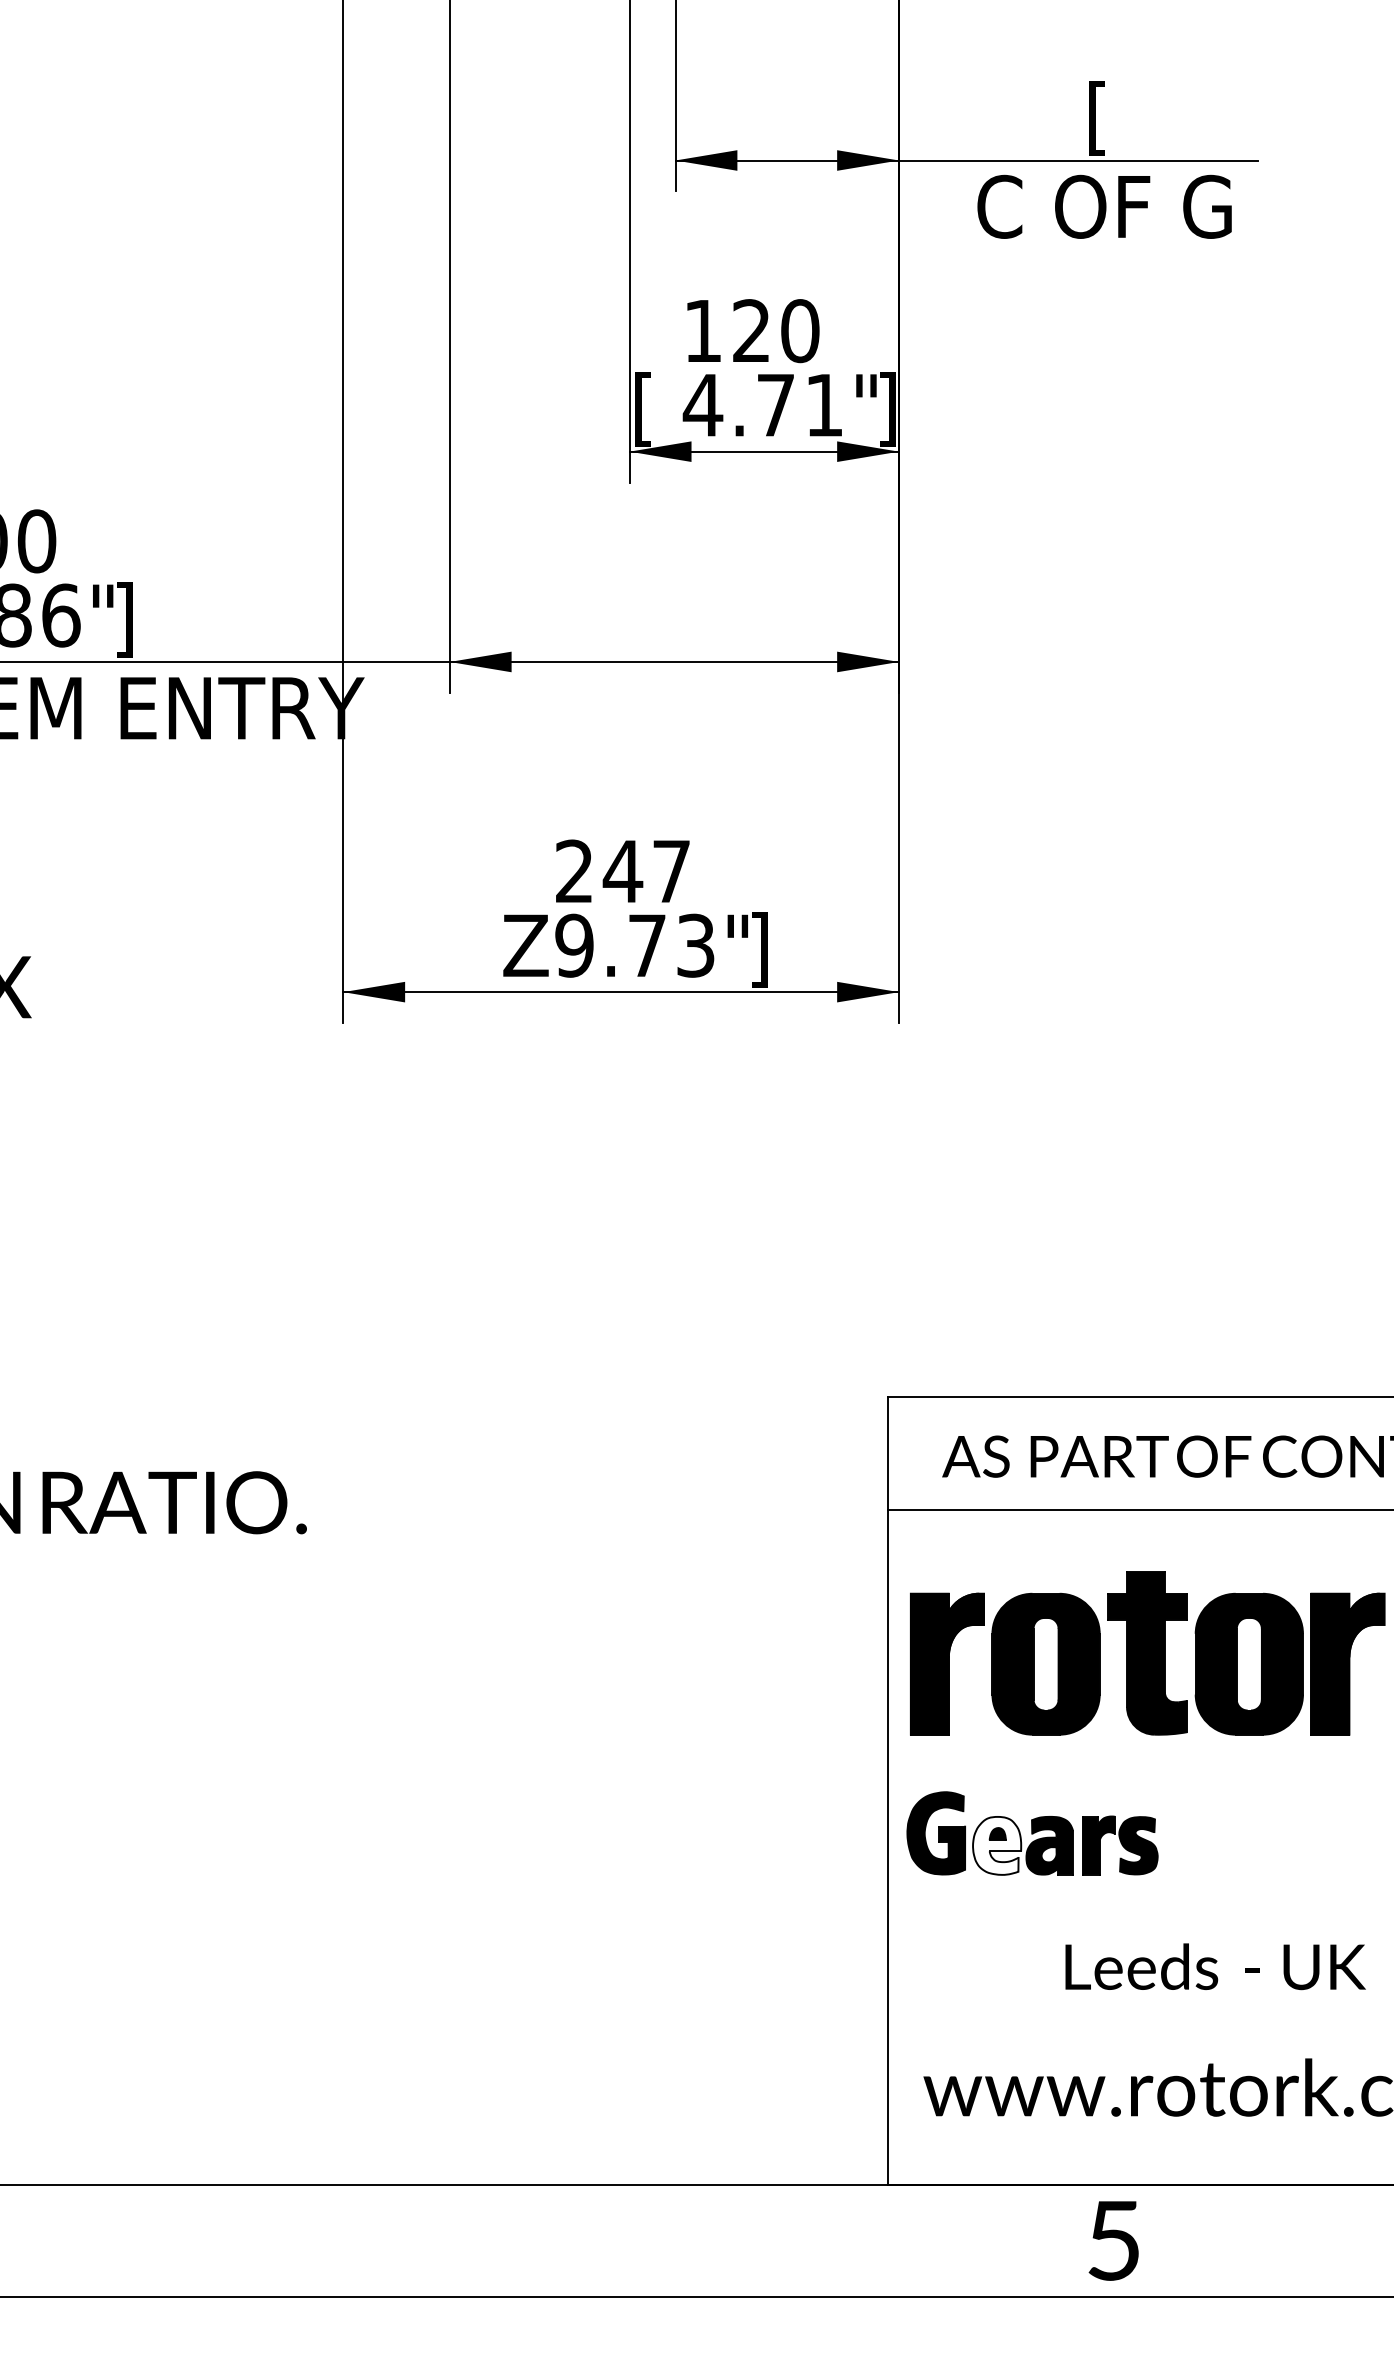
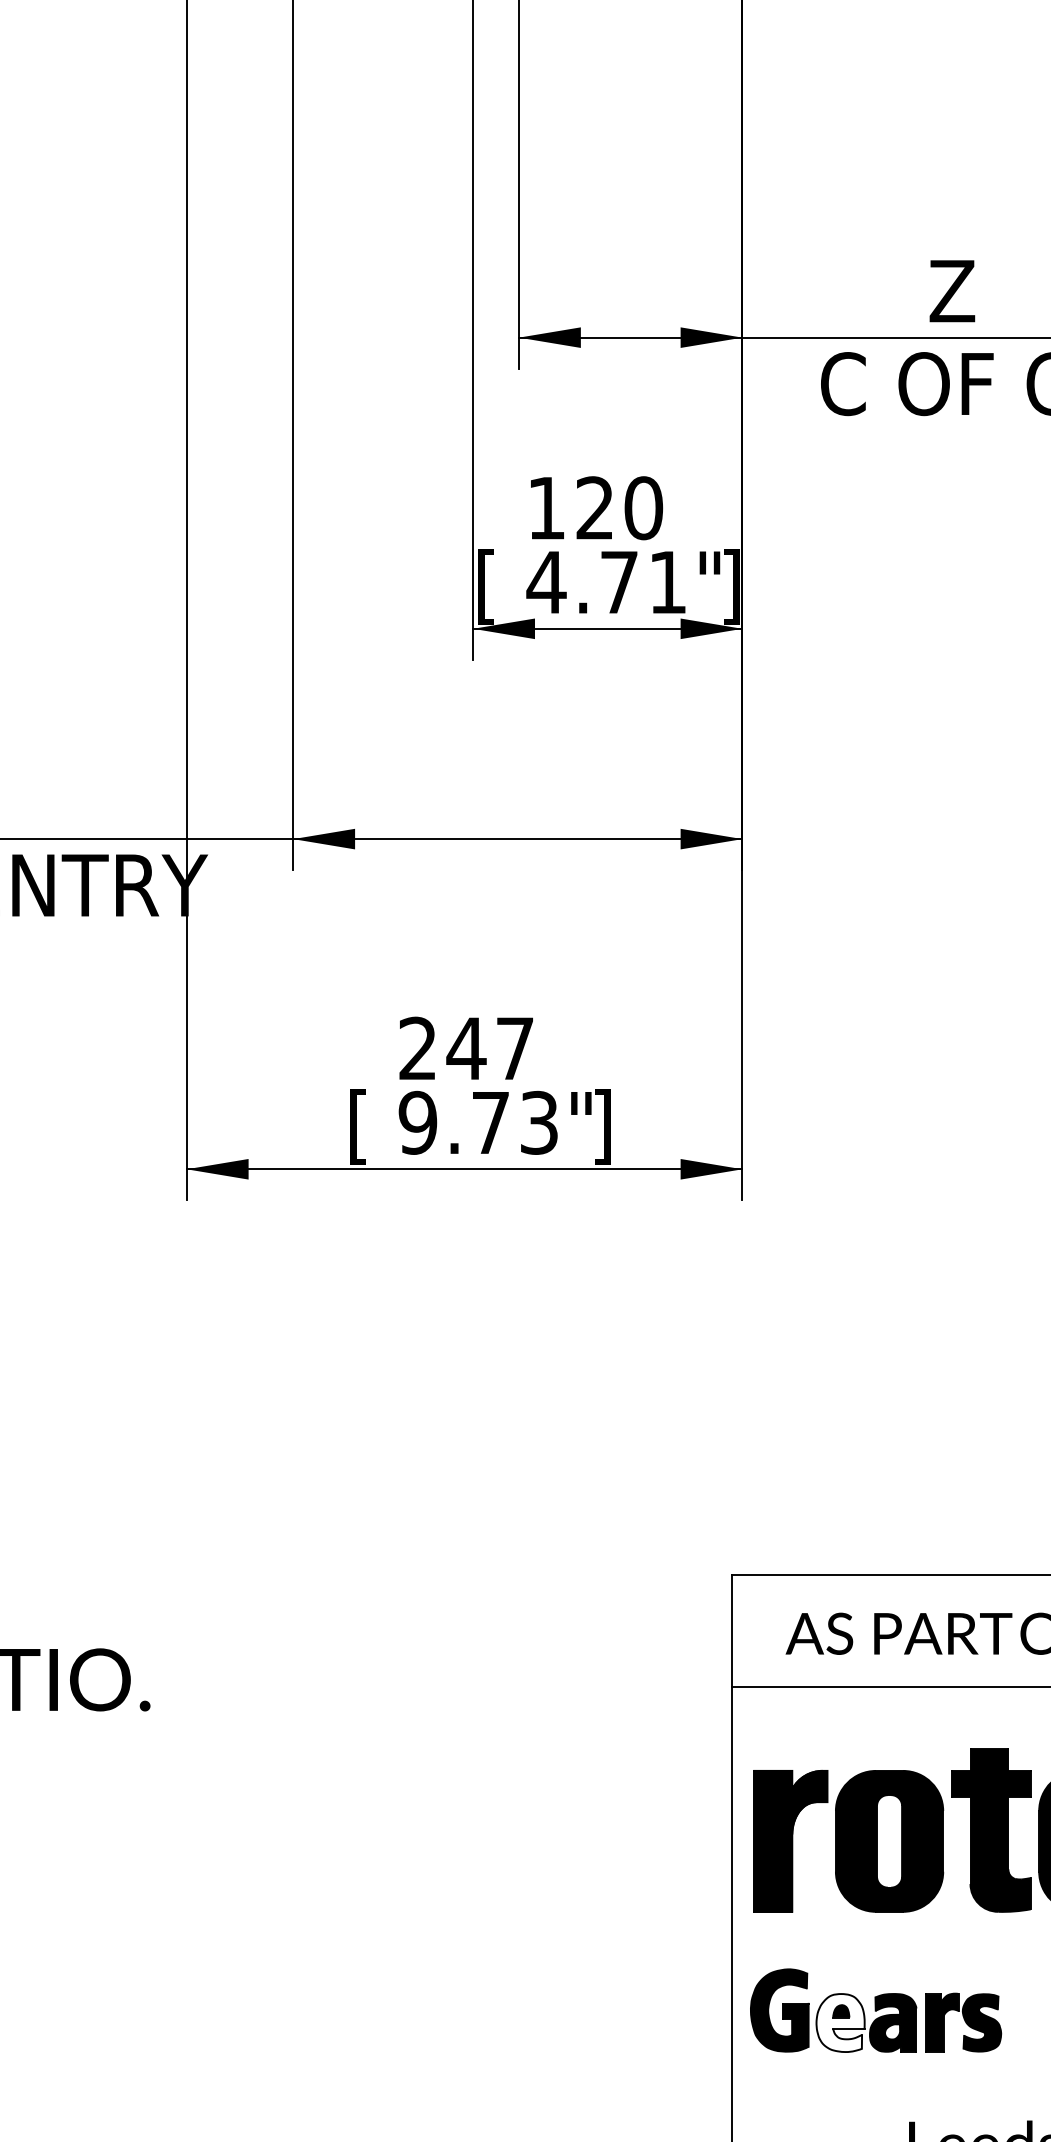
text: (1108, 118) -> (951, 295), [ -> Z
text: (525, 949) -> (368, 1126), Z -> [

